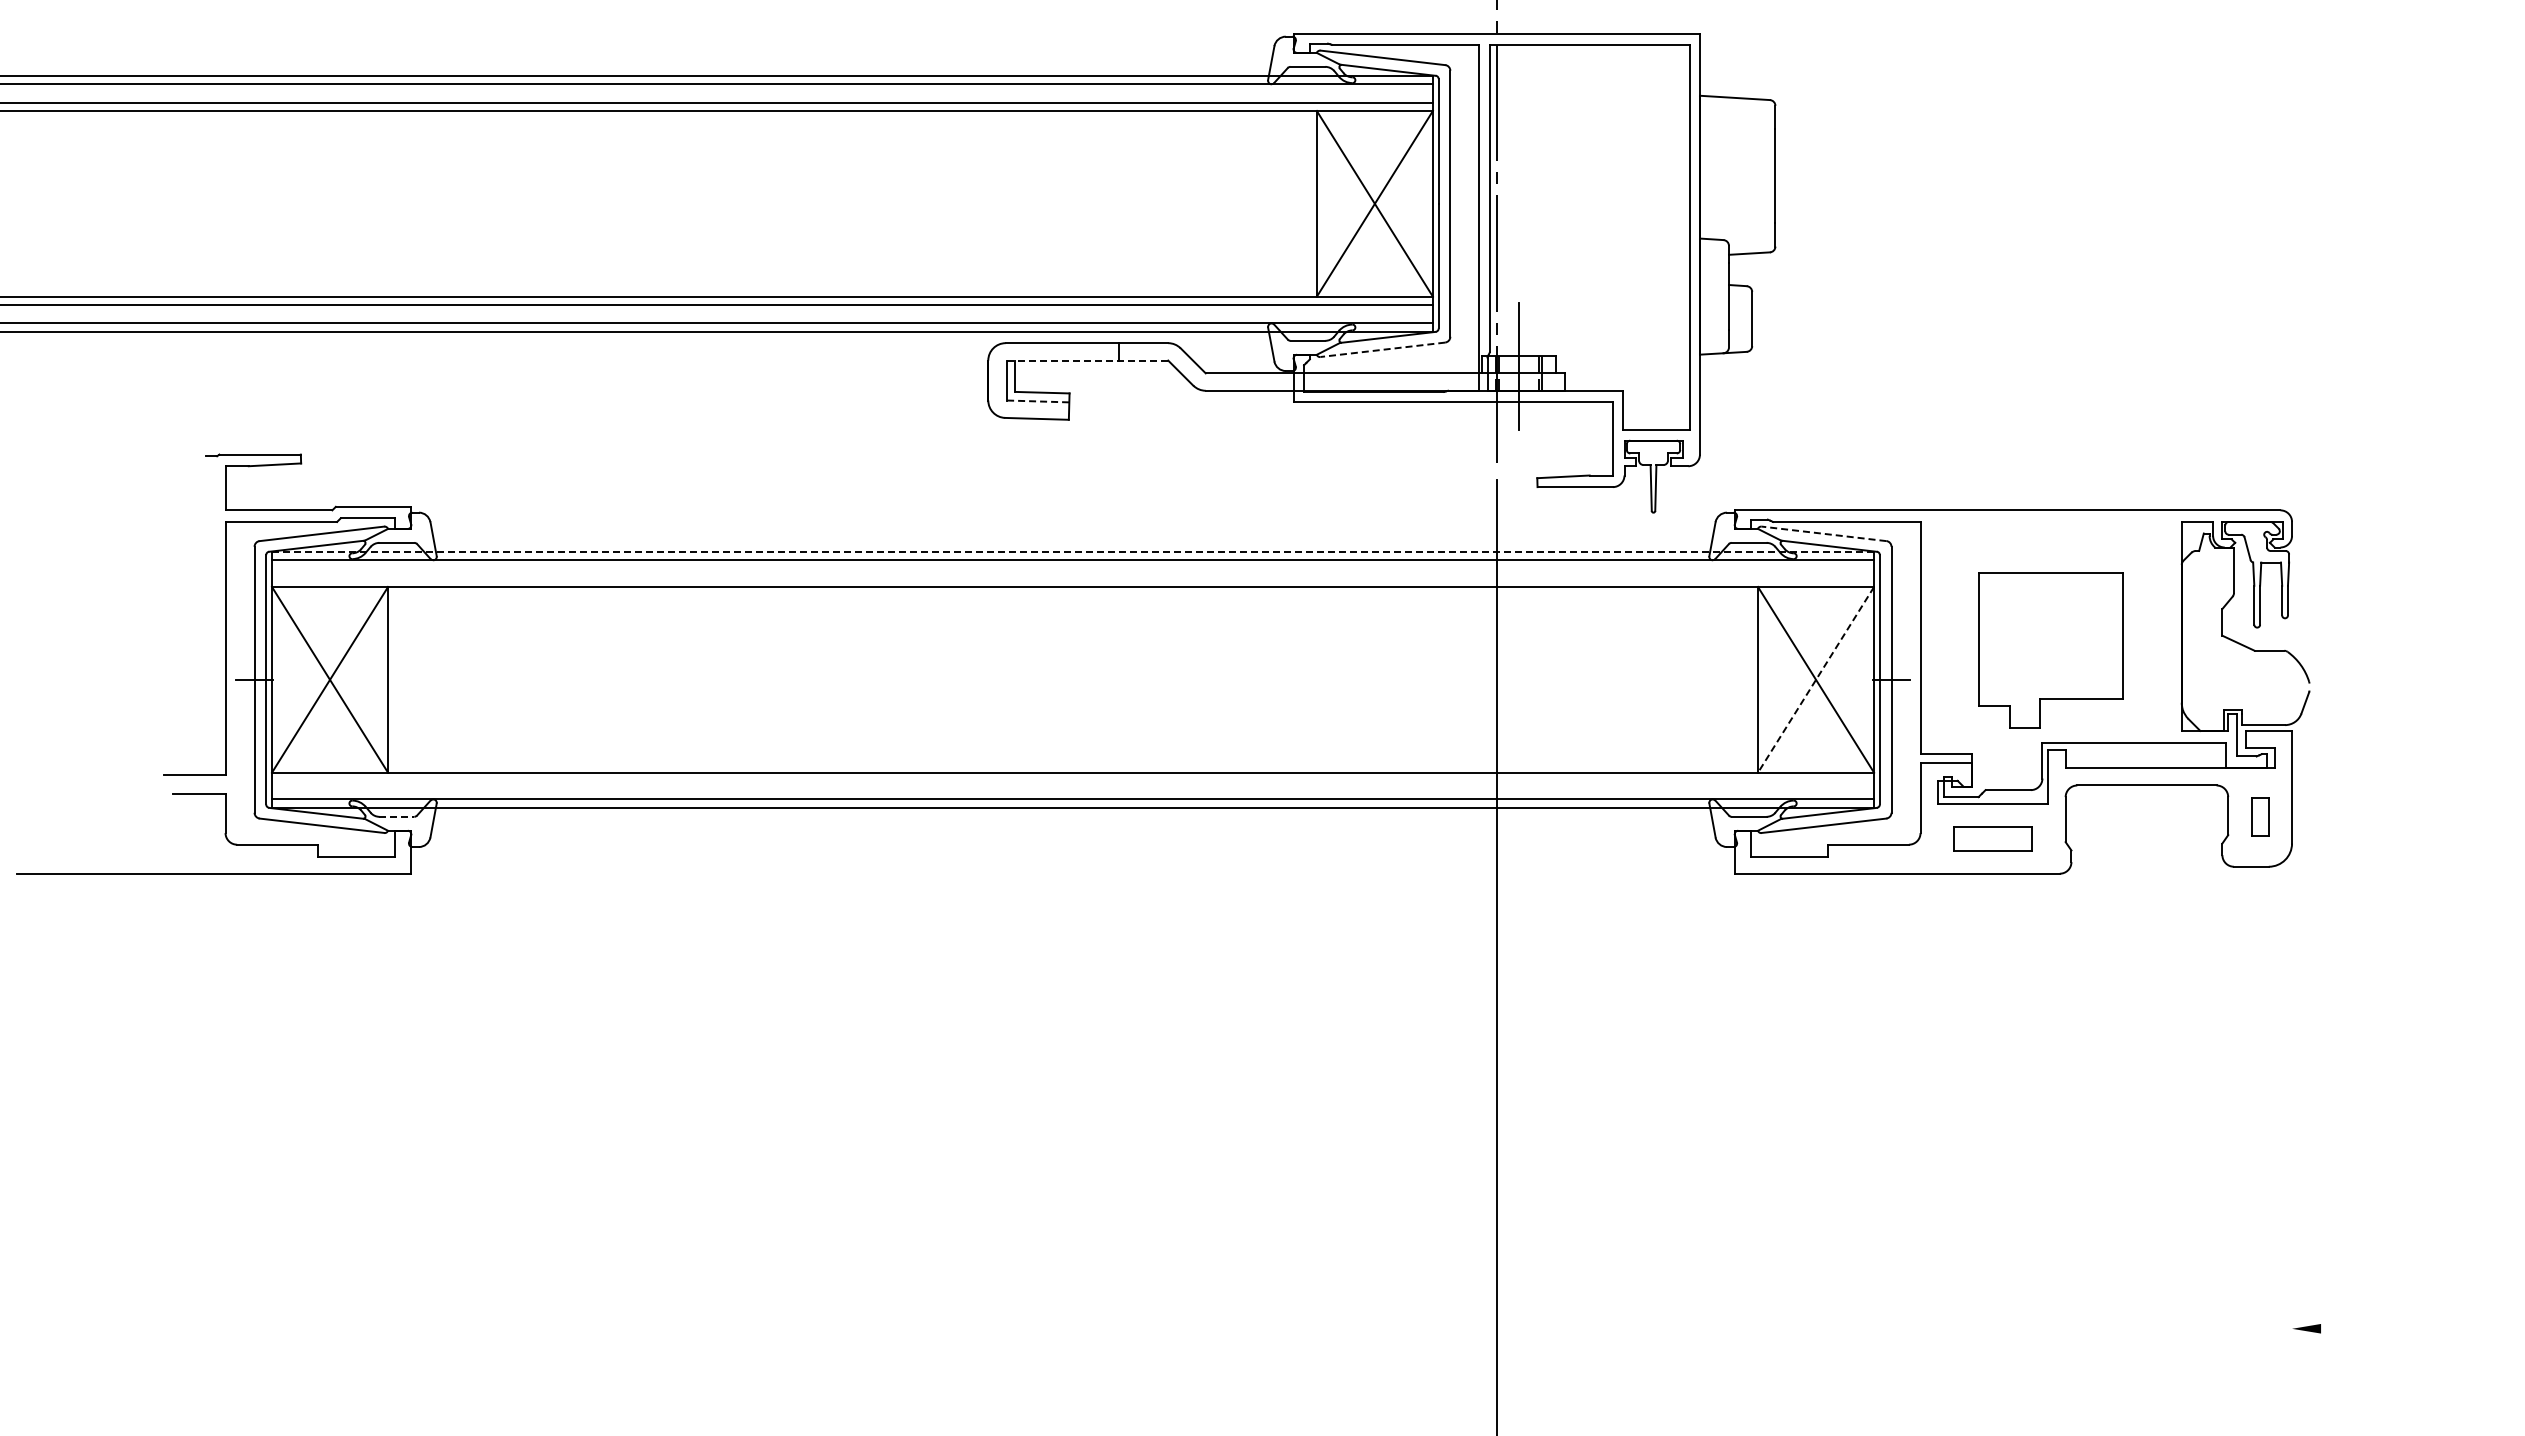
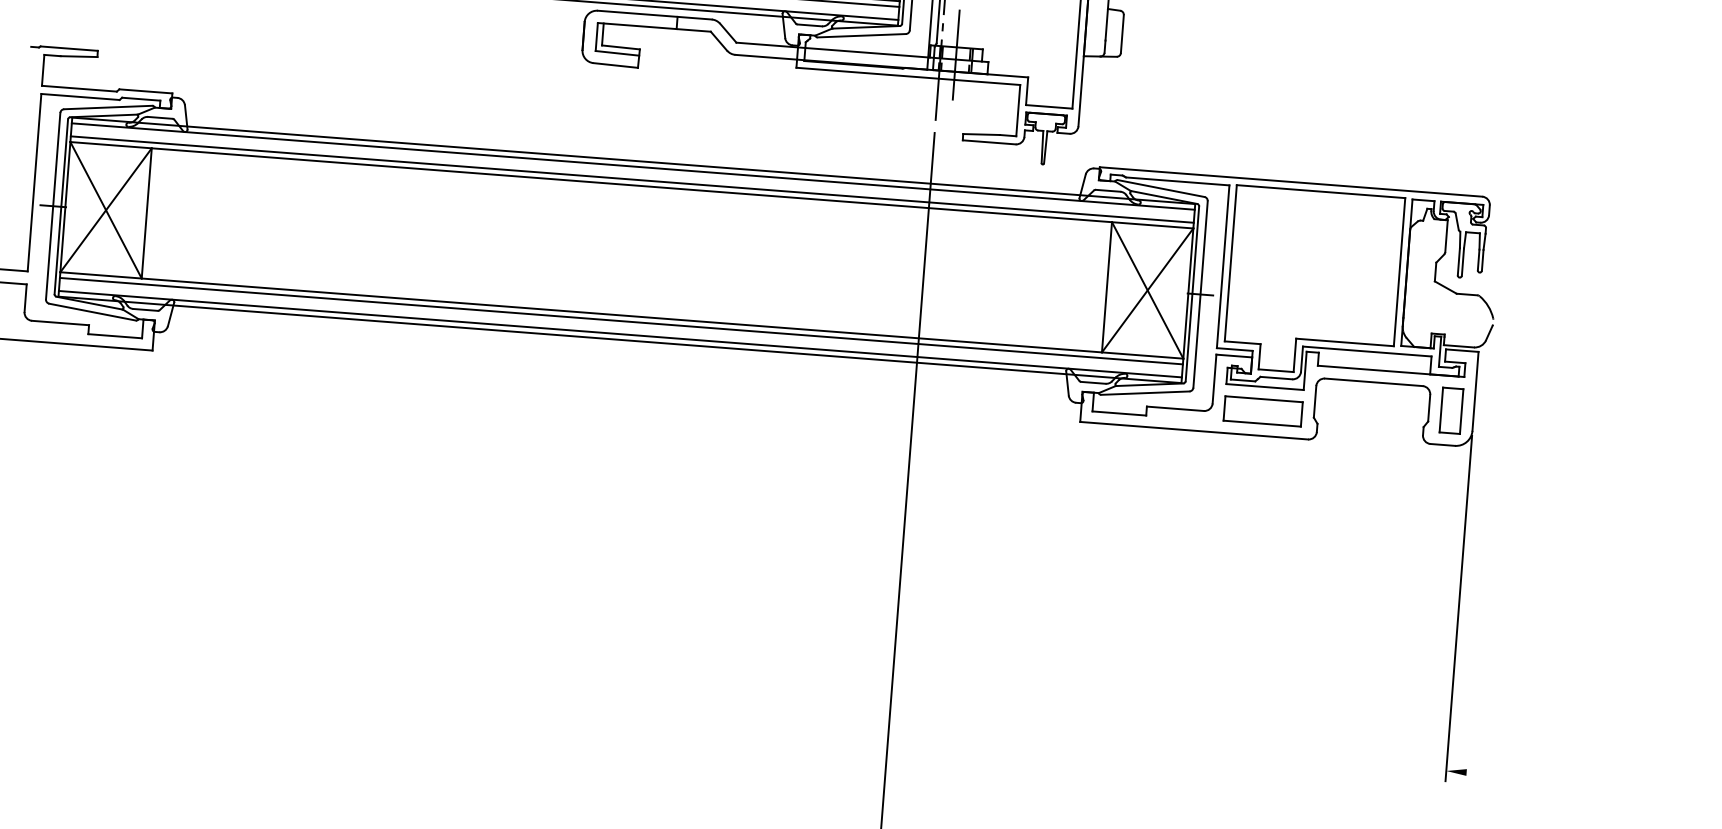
line: (1382, 349) -> (861, 35), dashed -> solid
line: (1087, 360) -> (654, 27), dashed -> solid
line: (1038, 401) -> (617, 53), dashed -> solid
line: (1824, 533) -> (1161, 188), dashed -> solid
line: (1072, 552) -> (633, 161), dashed -> solid
line: (1072, 578) -> (631, 179), added
part: (2050, 650) -> (1313, 282), size x1.67
line: (1816, 679) -> (1148, 290), dashed -> solid
line: (1072, 780) -> (621, 320), added
line: (397, 816) -> (145, 309), dashed -> solid
part: (2260, 816) -> (1451, 410), size x1.67
part: (1992, 838) -> (1262, 411), size x1.43
line: (2292, 1096) -> (1459, 608), added

